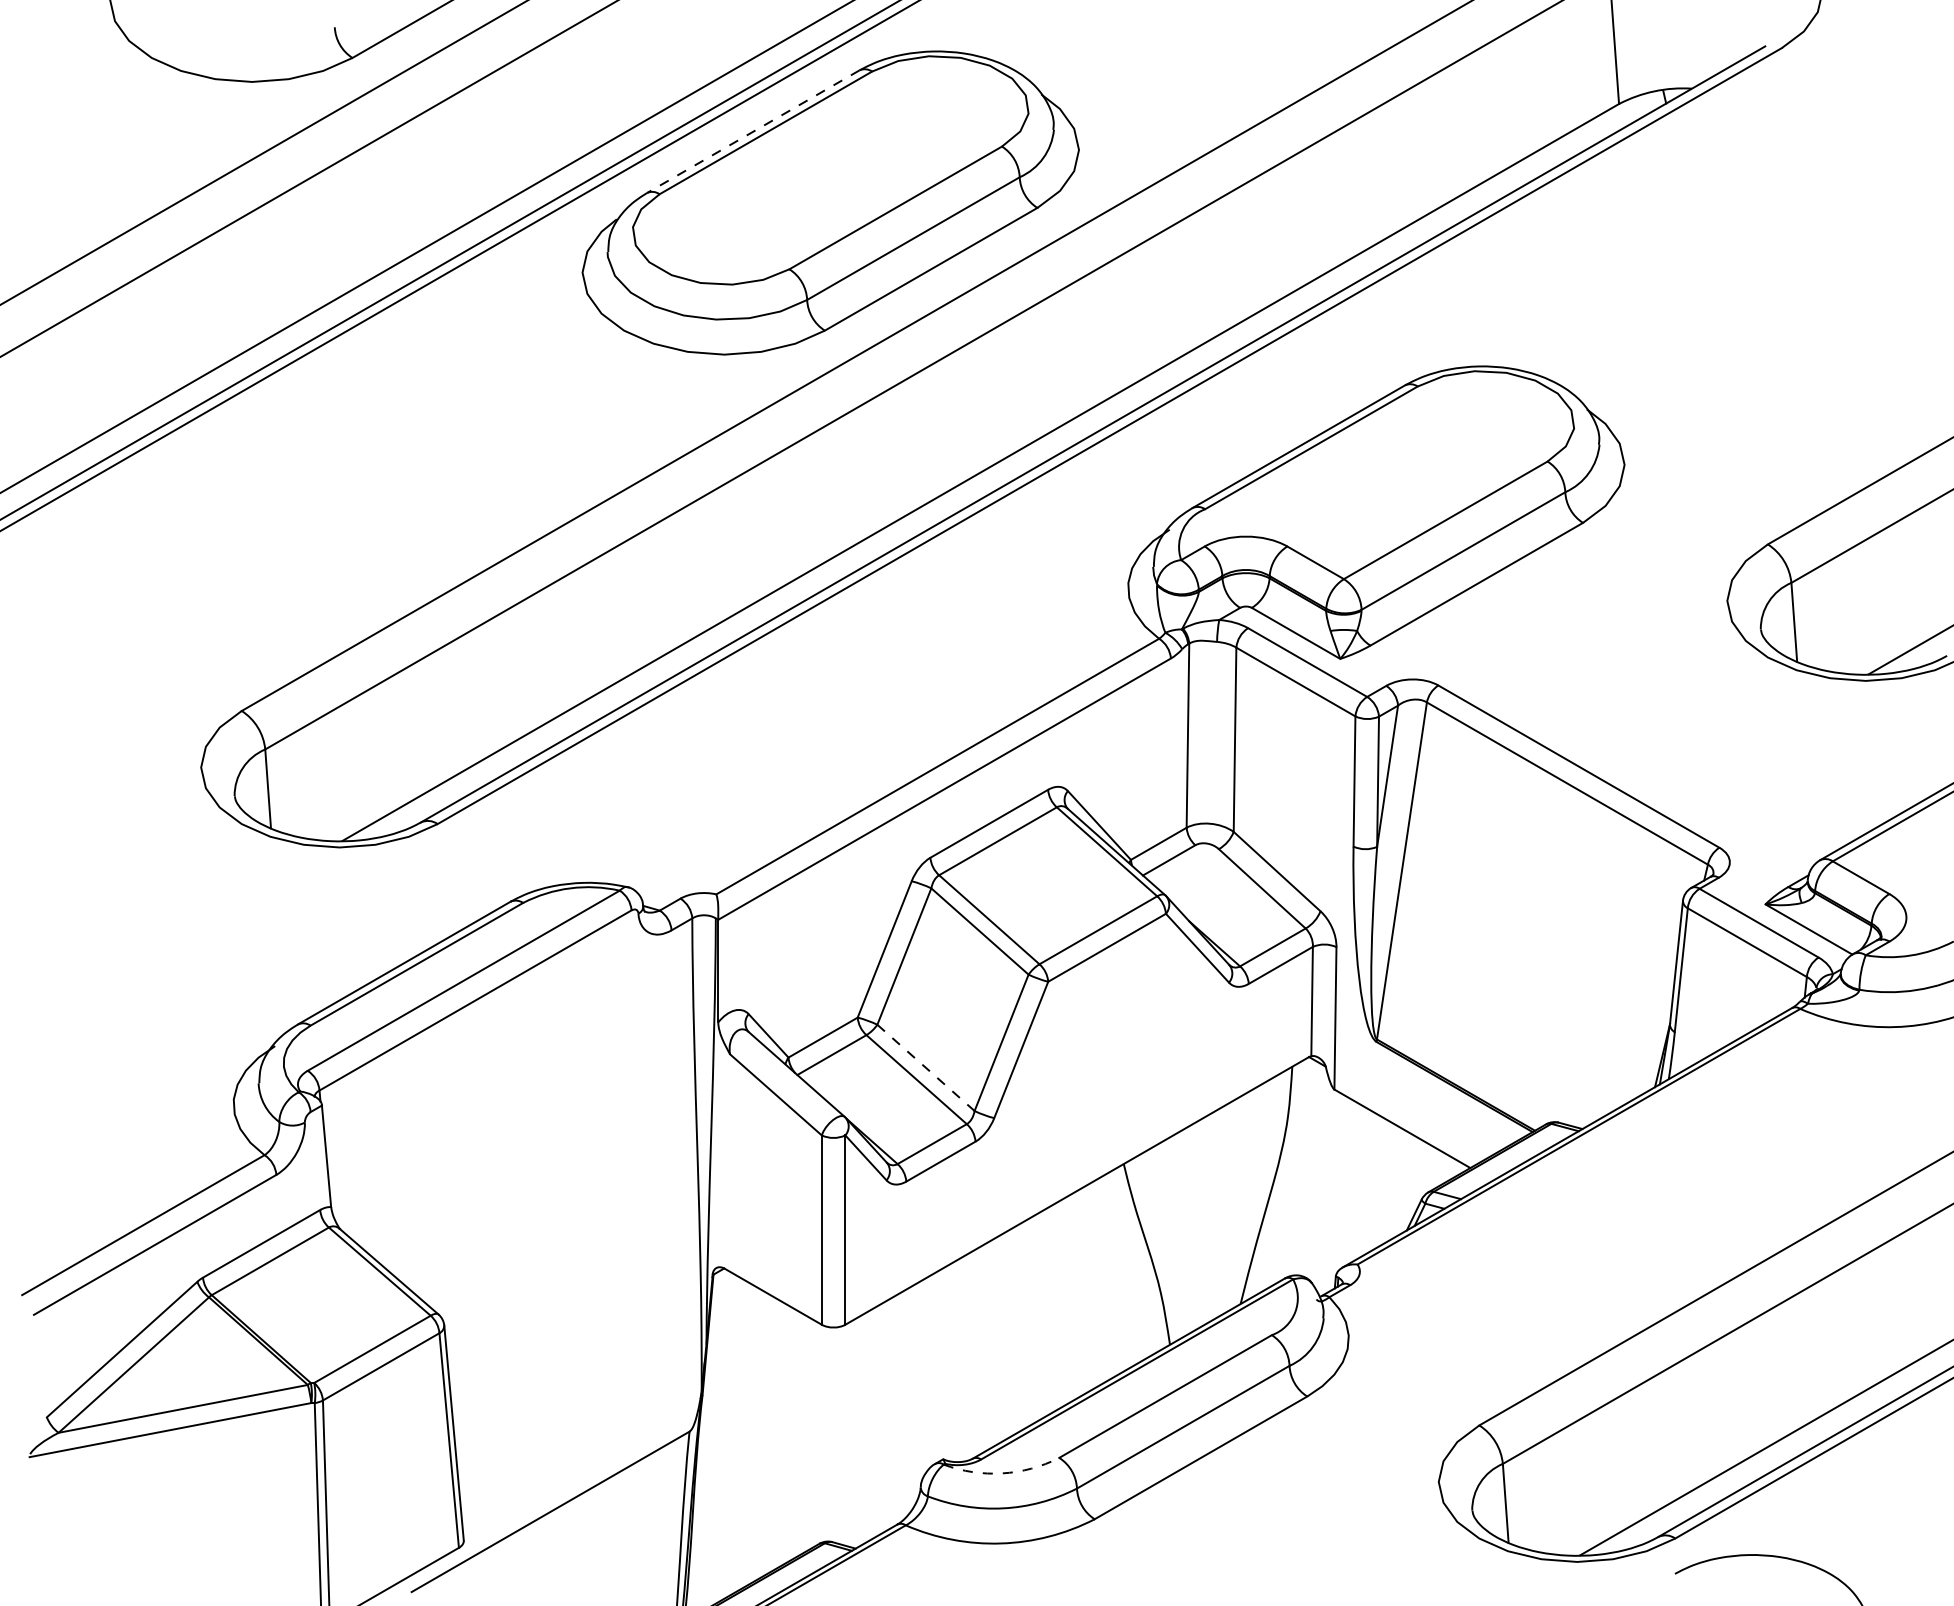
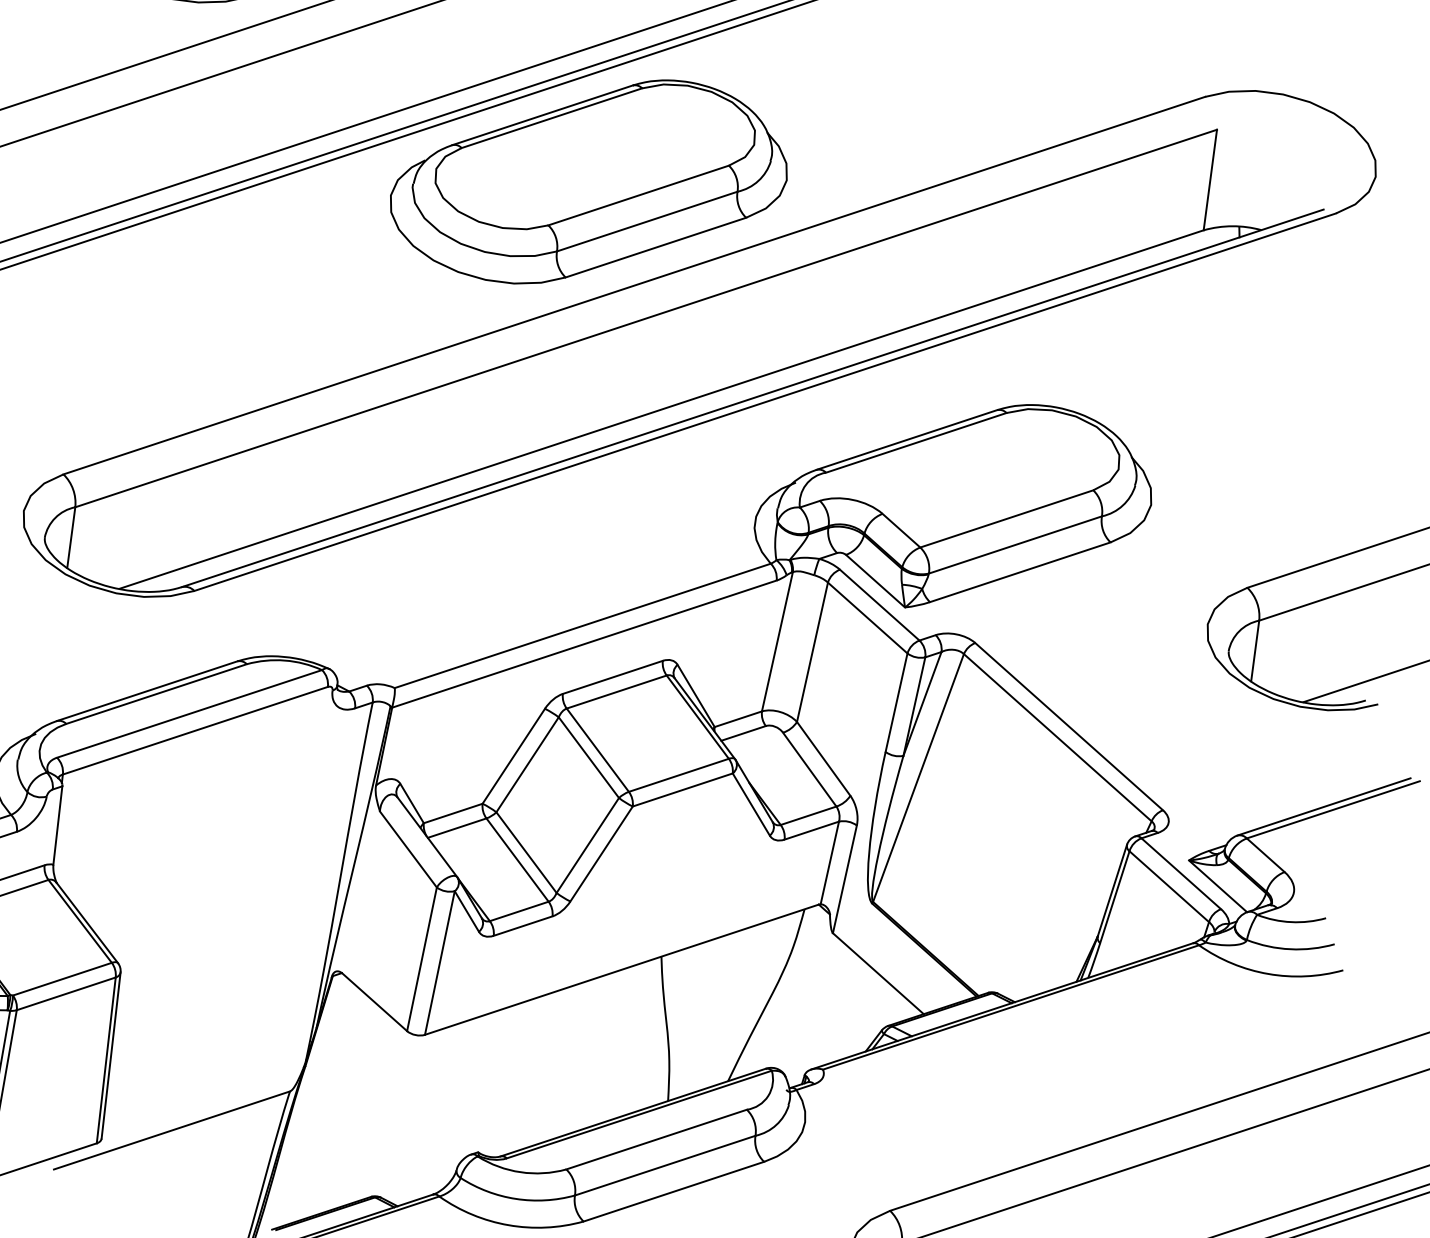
line: (753, 131) -> (542, 115), dashed -> solid
line: (926, 1067) -> (526, 852), dashed -> solid
arc: (1002, 1473) -> (520, 1172), dashed -> solid

